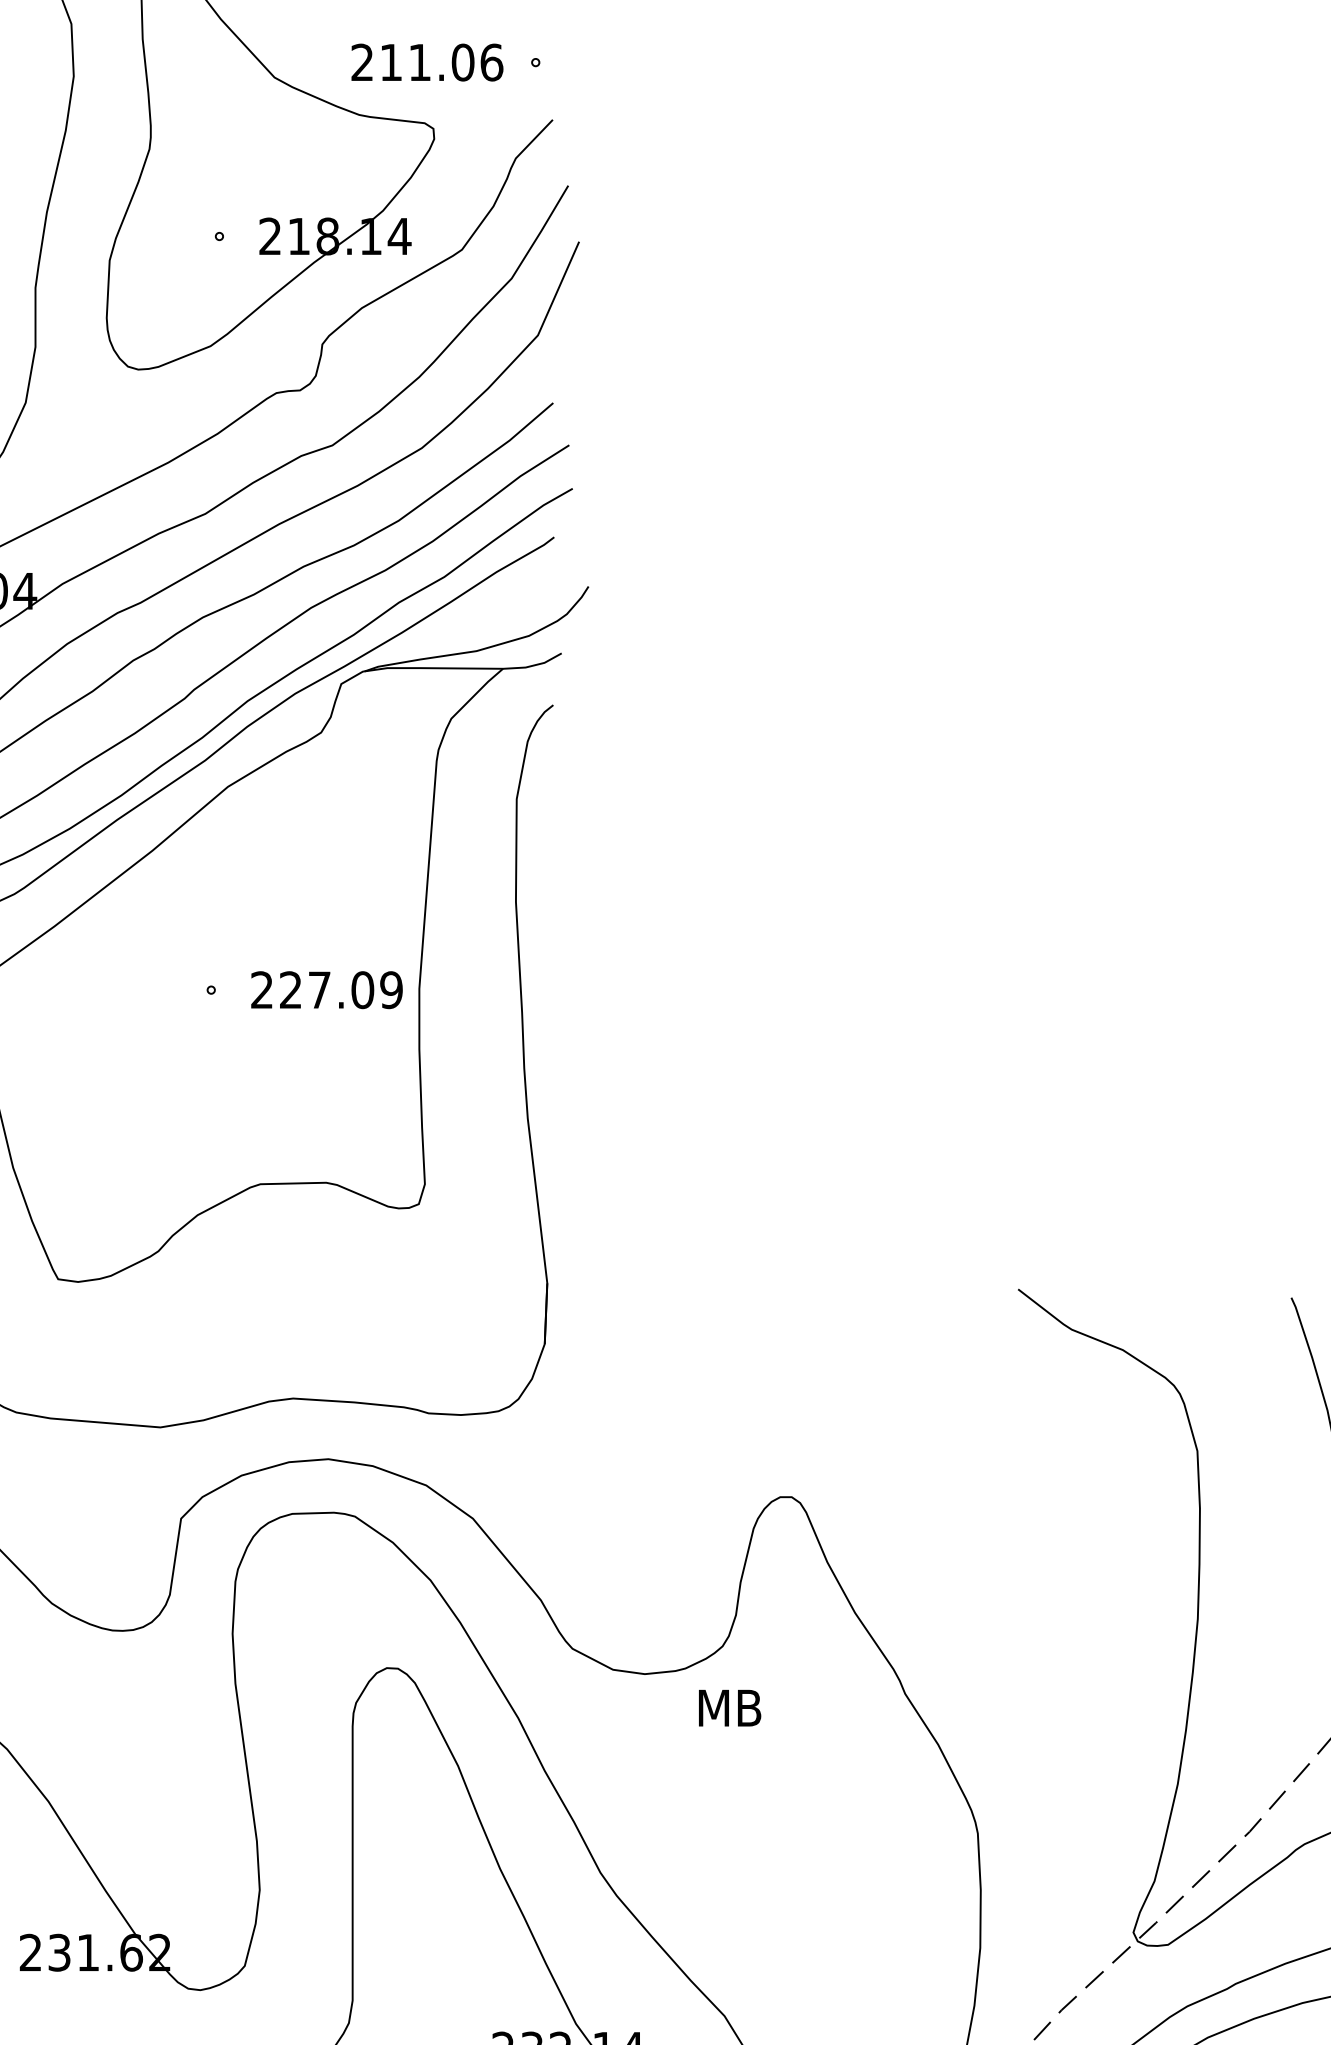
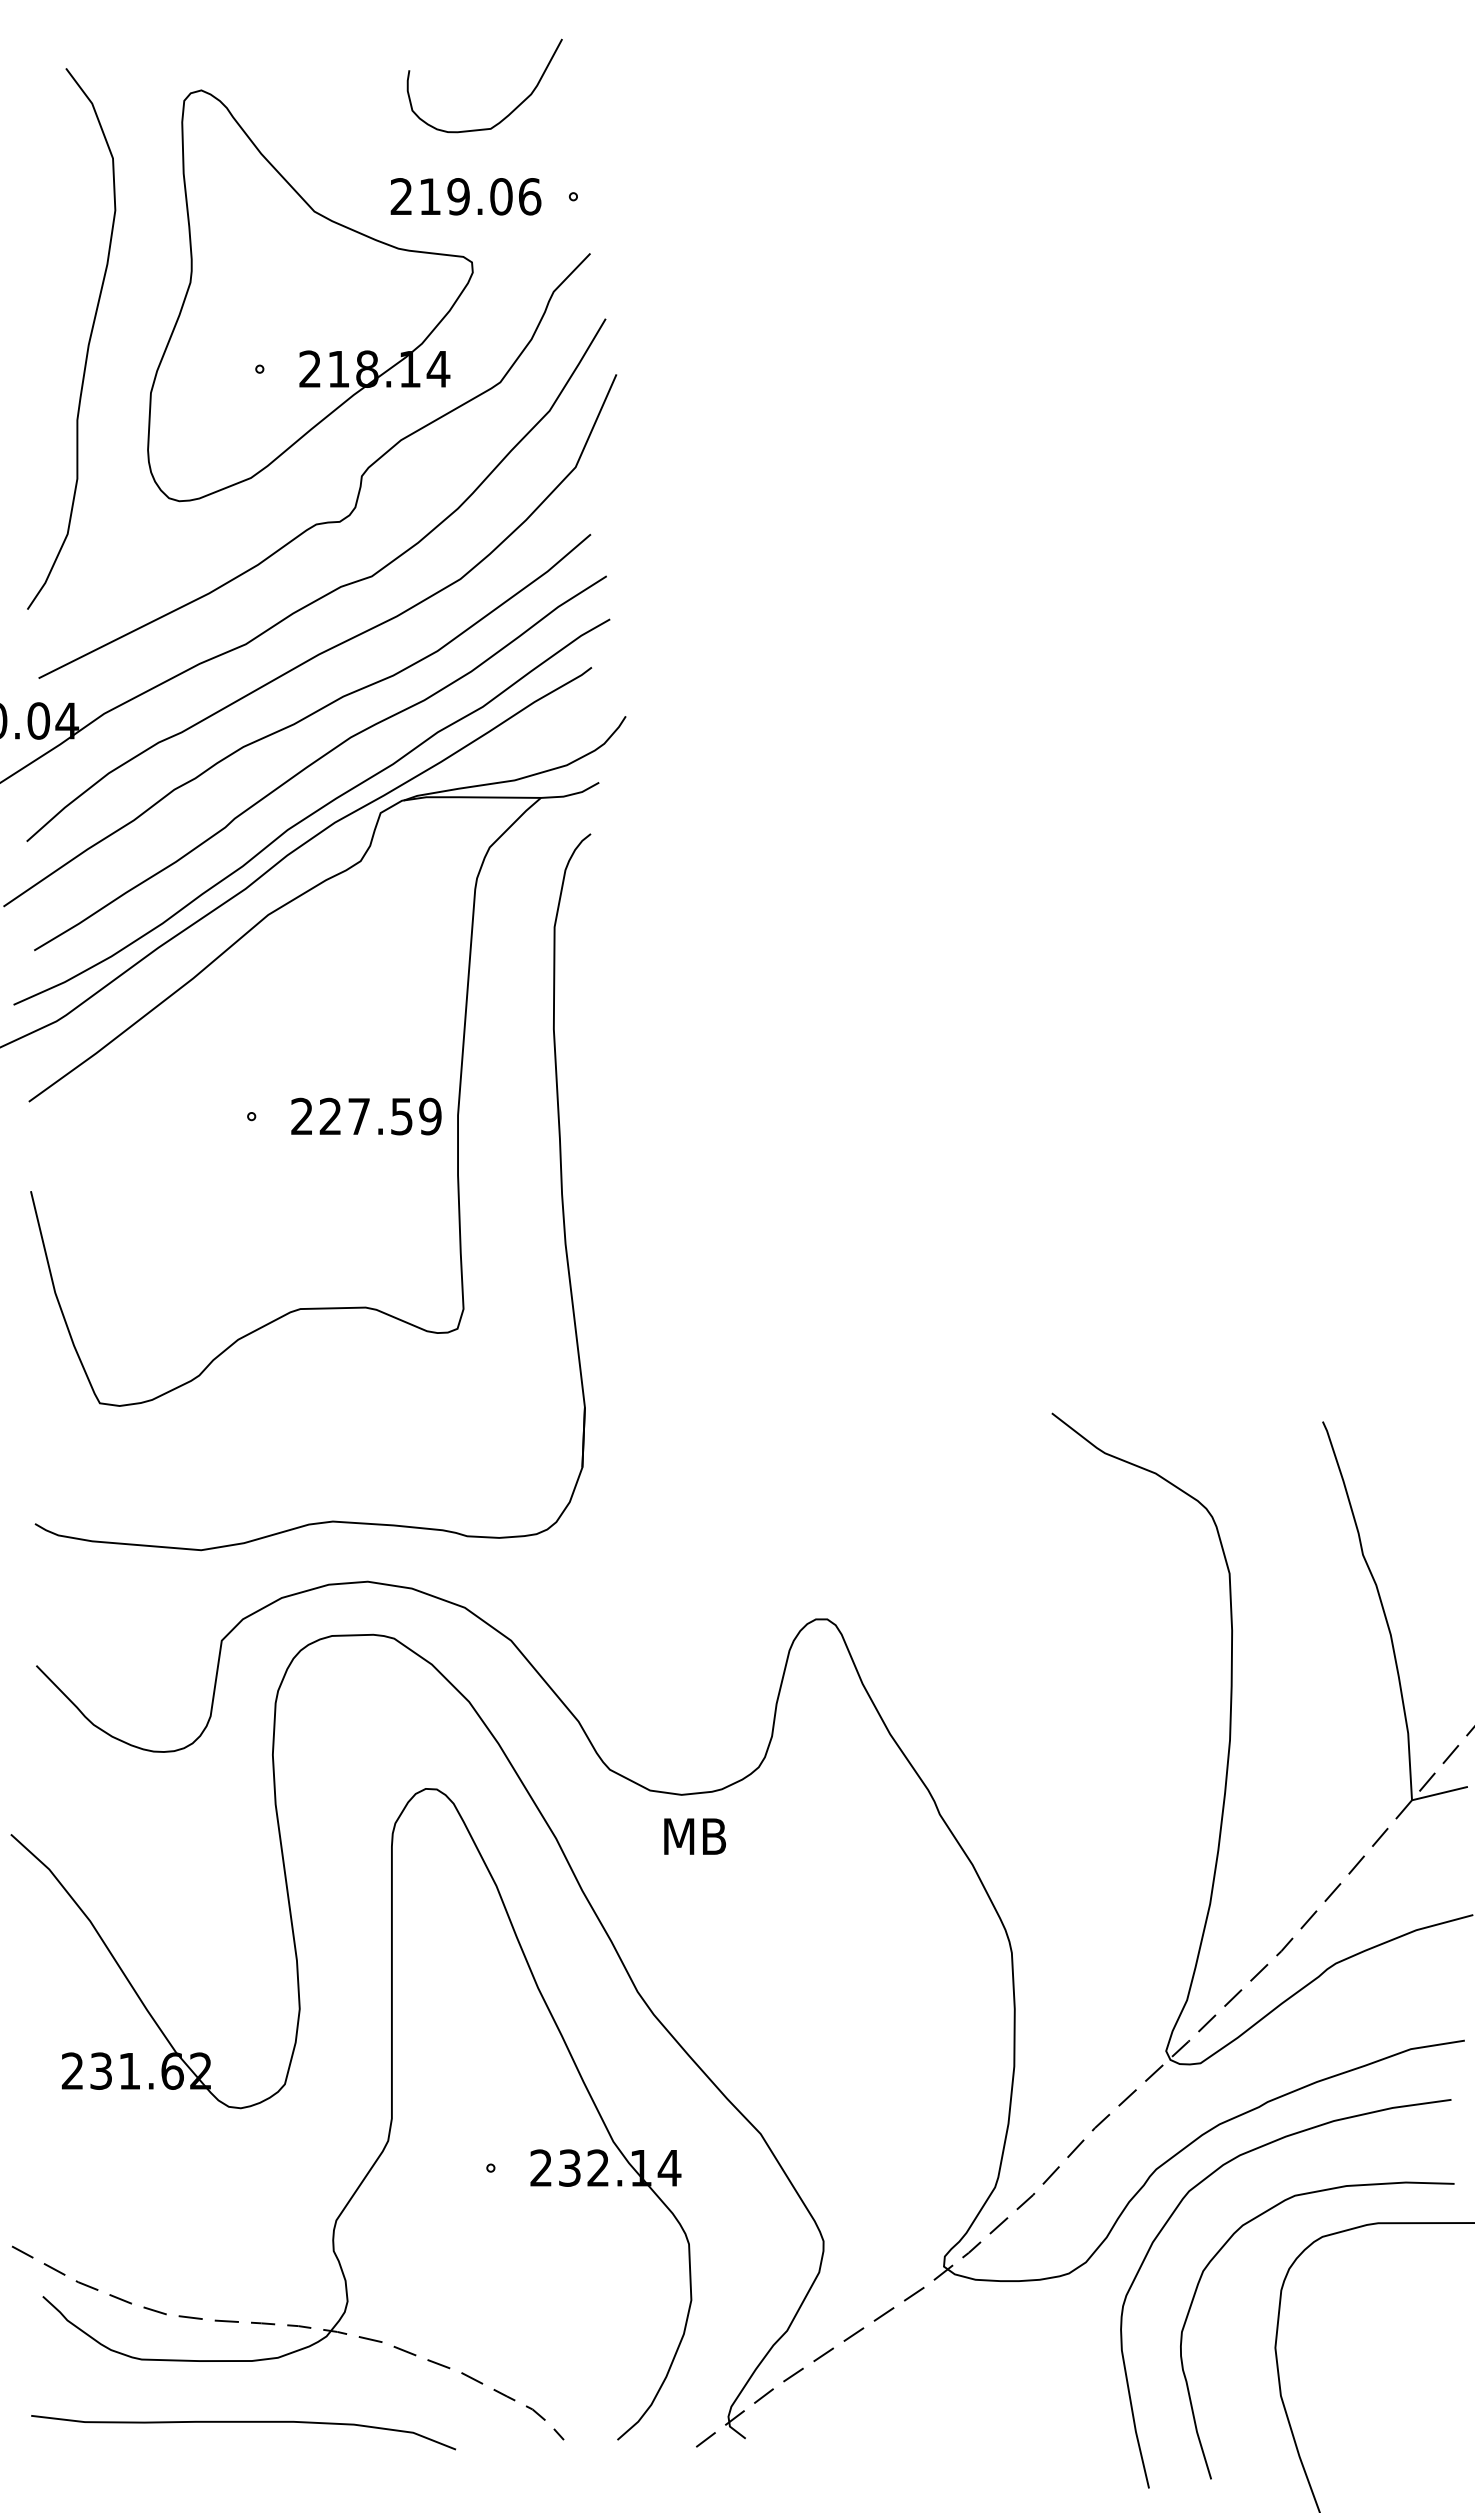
text: (419, 62) -> (458, 196), 211.06 -> 219.06
text: (362, 990) -> (401, 1116), 227.09 -> 227.59
text: (729, 1708) -> (694, 1836), moved

